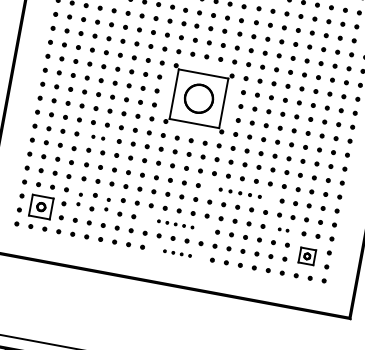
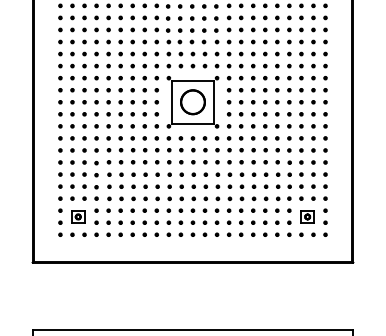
part: (97, 137) -> (114, 150), size x1.43
part: (239, 192) -> (241, 174), size x1.43
part: (79, 199) -> (108, 204), size x1.43
part: (106, 204) -> (132, 204), size x1.43
part: (41, 206) -> (78, 216), size x0.71
part: (175, 224) -> (192, 210), size x1.67
part: (283, 229) -> (283, 198), size x1.67
part: (176, 253) -> (198, 234), size x1.67

